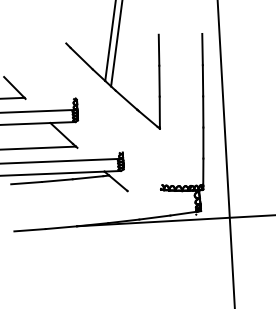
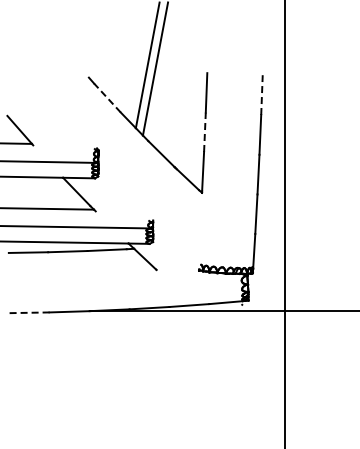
line: (202, 49) -> (261, 95), solid -> dashed
line: (81, 58) -> (107, 98), solid -> dashed
line: (159, 81) -> (204, 132), solid -> dashed
line: (30, 229) -> (29, 312), solid -> dashed

